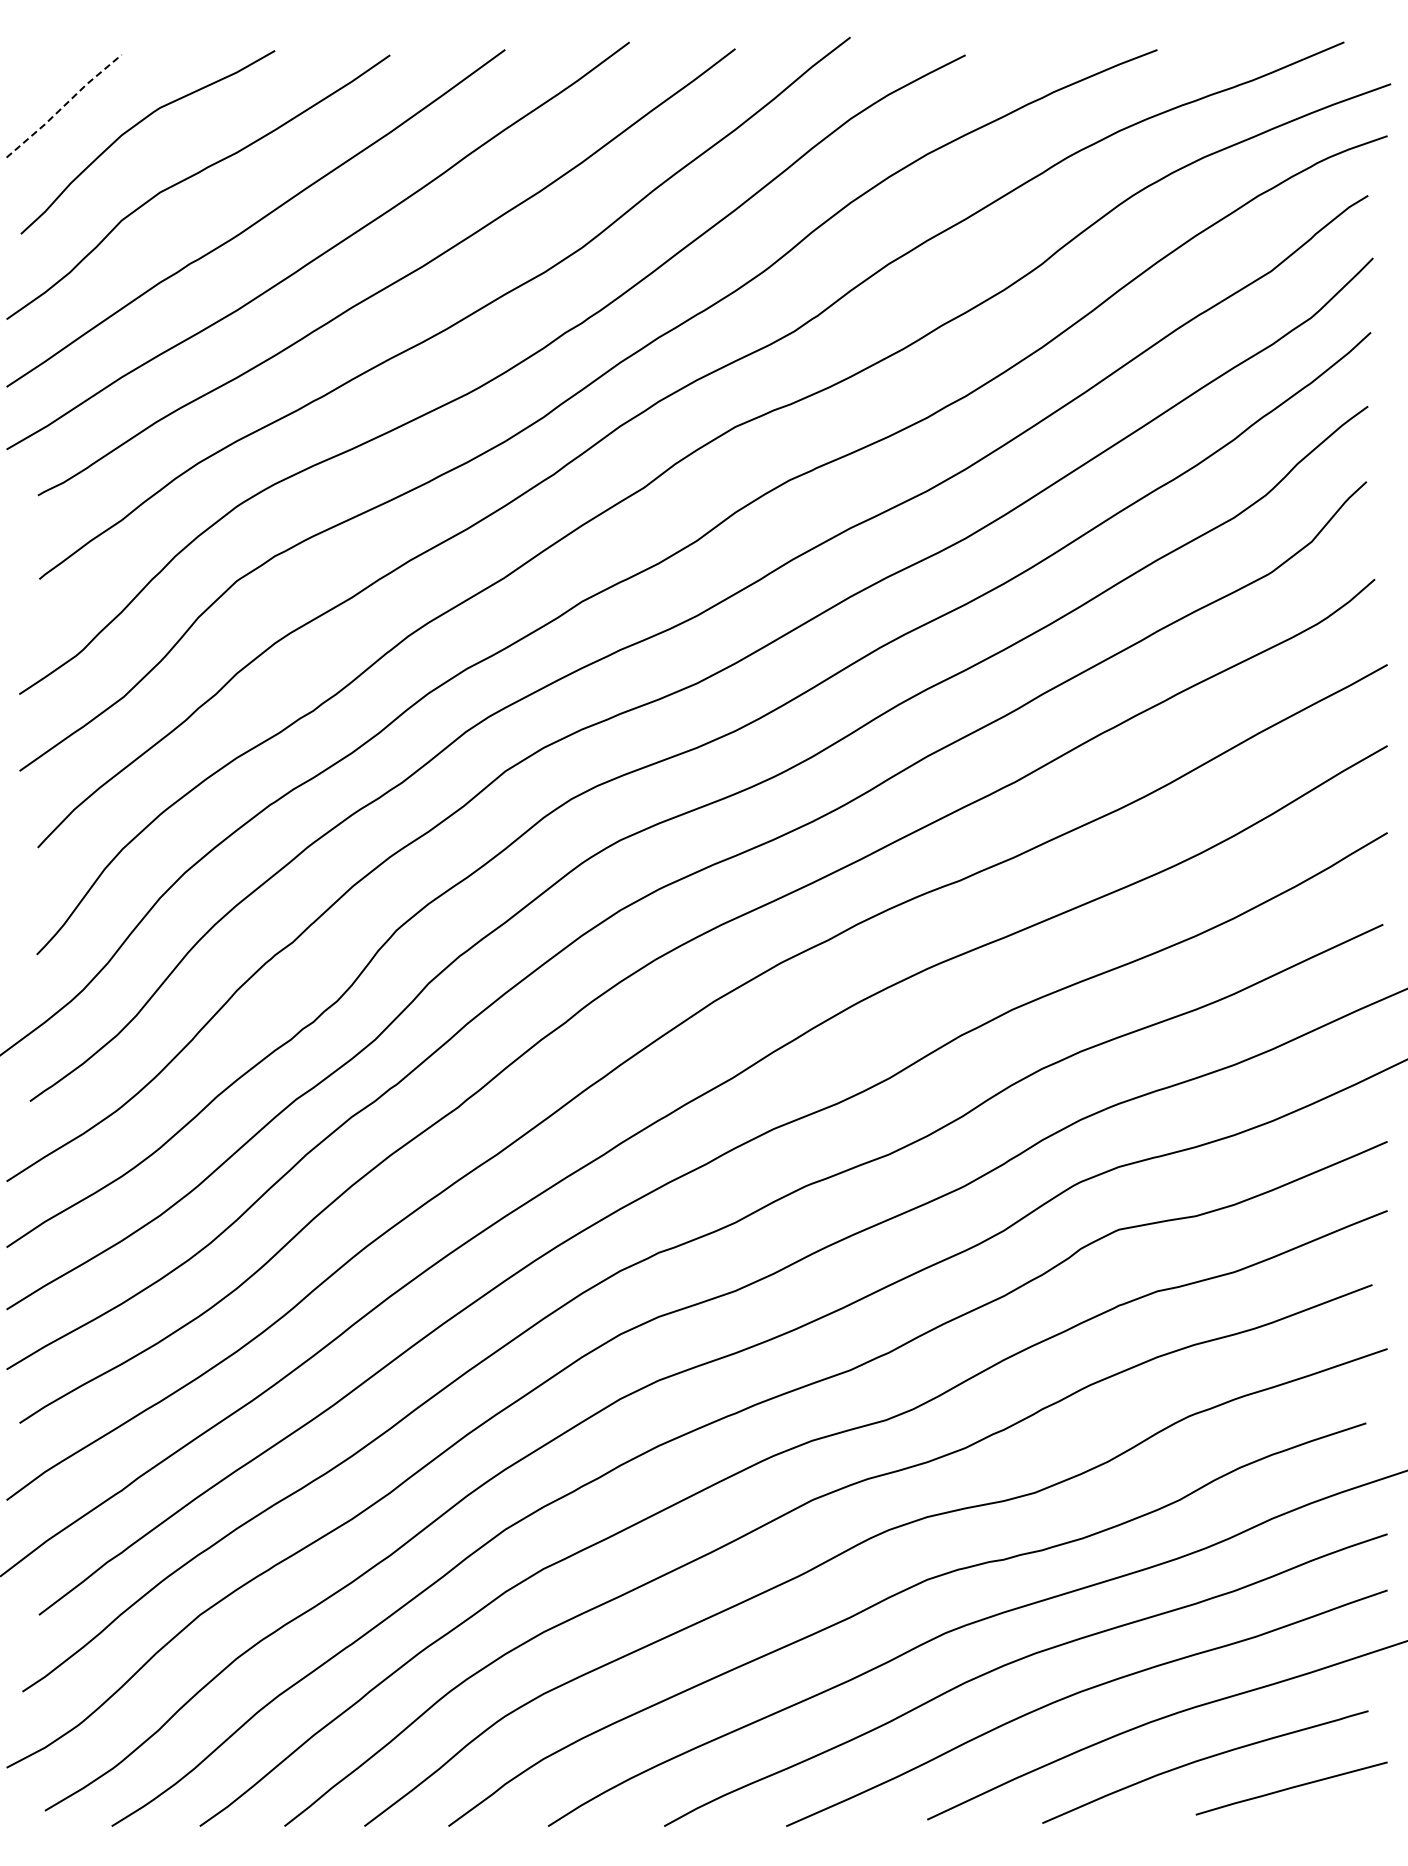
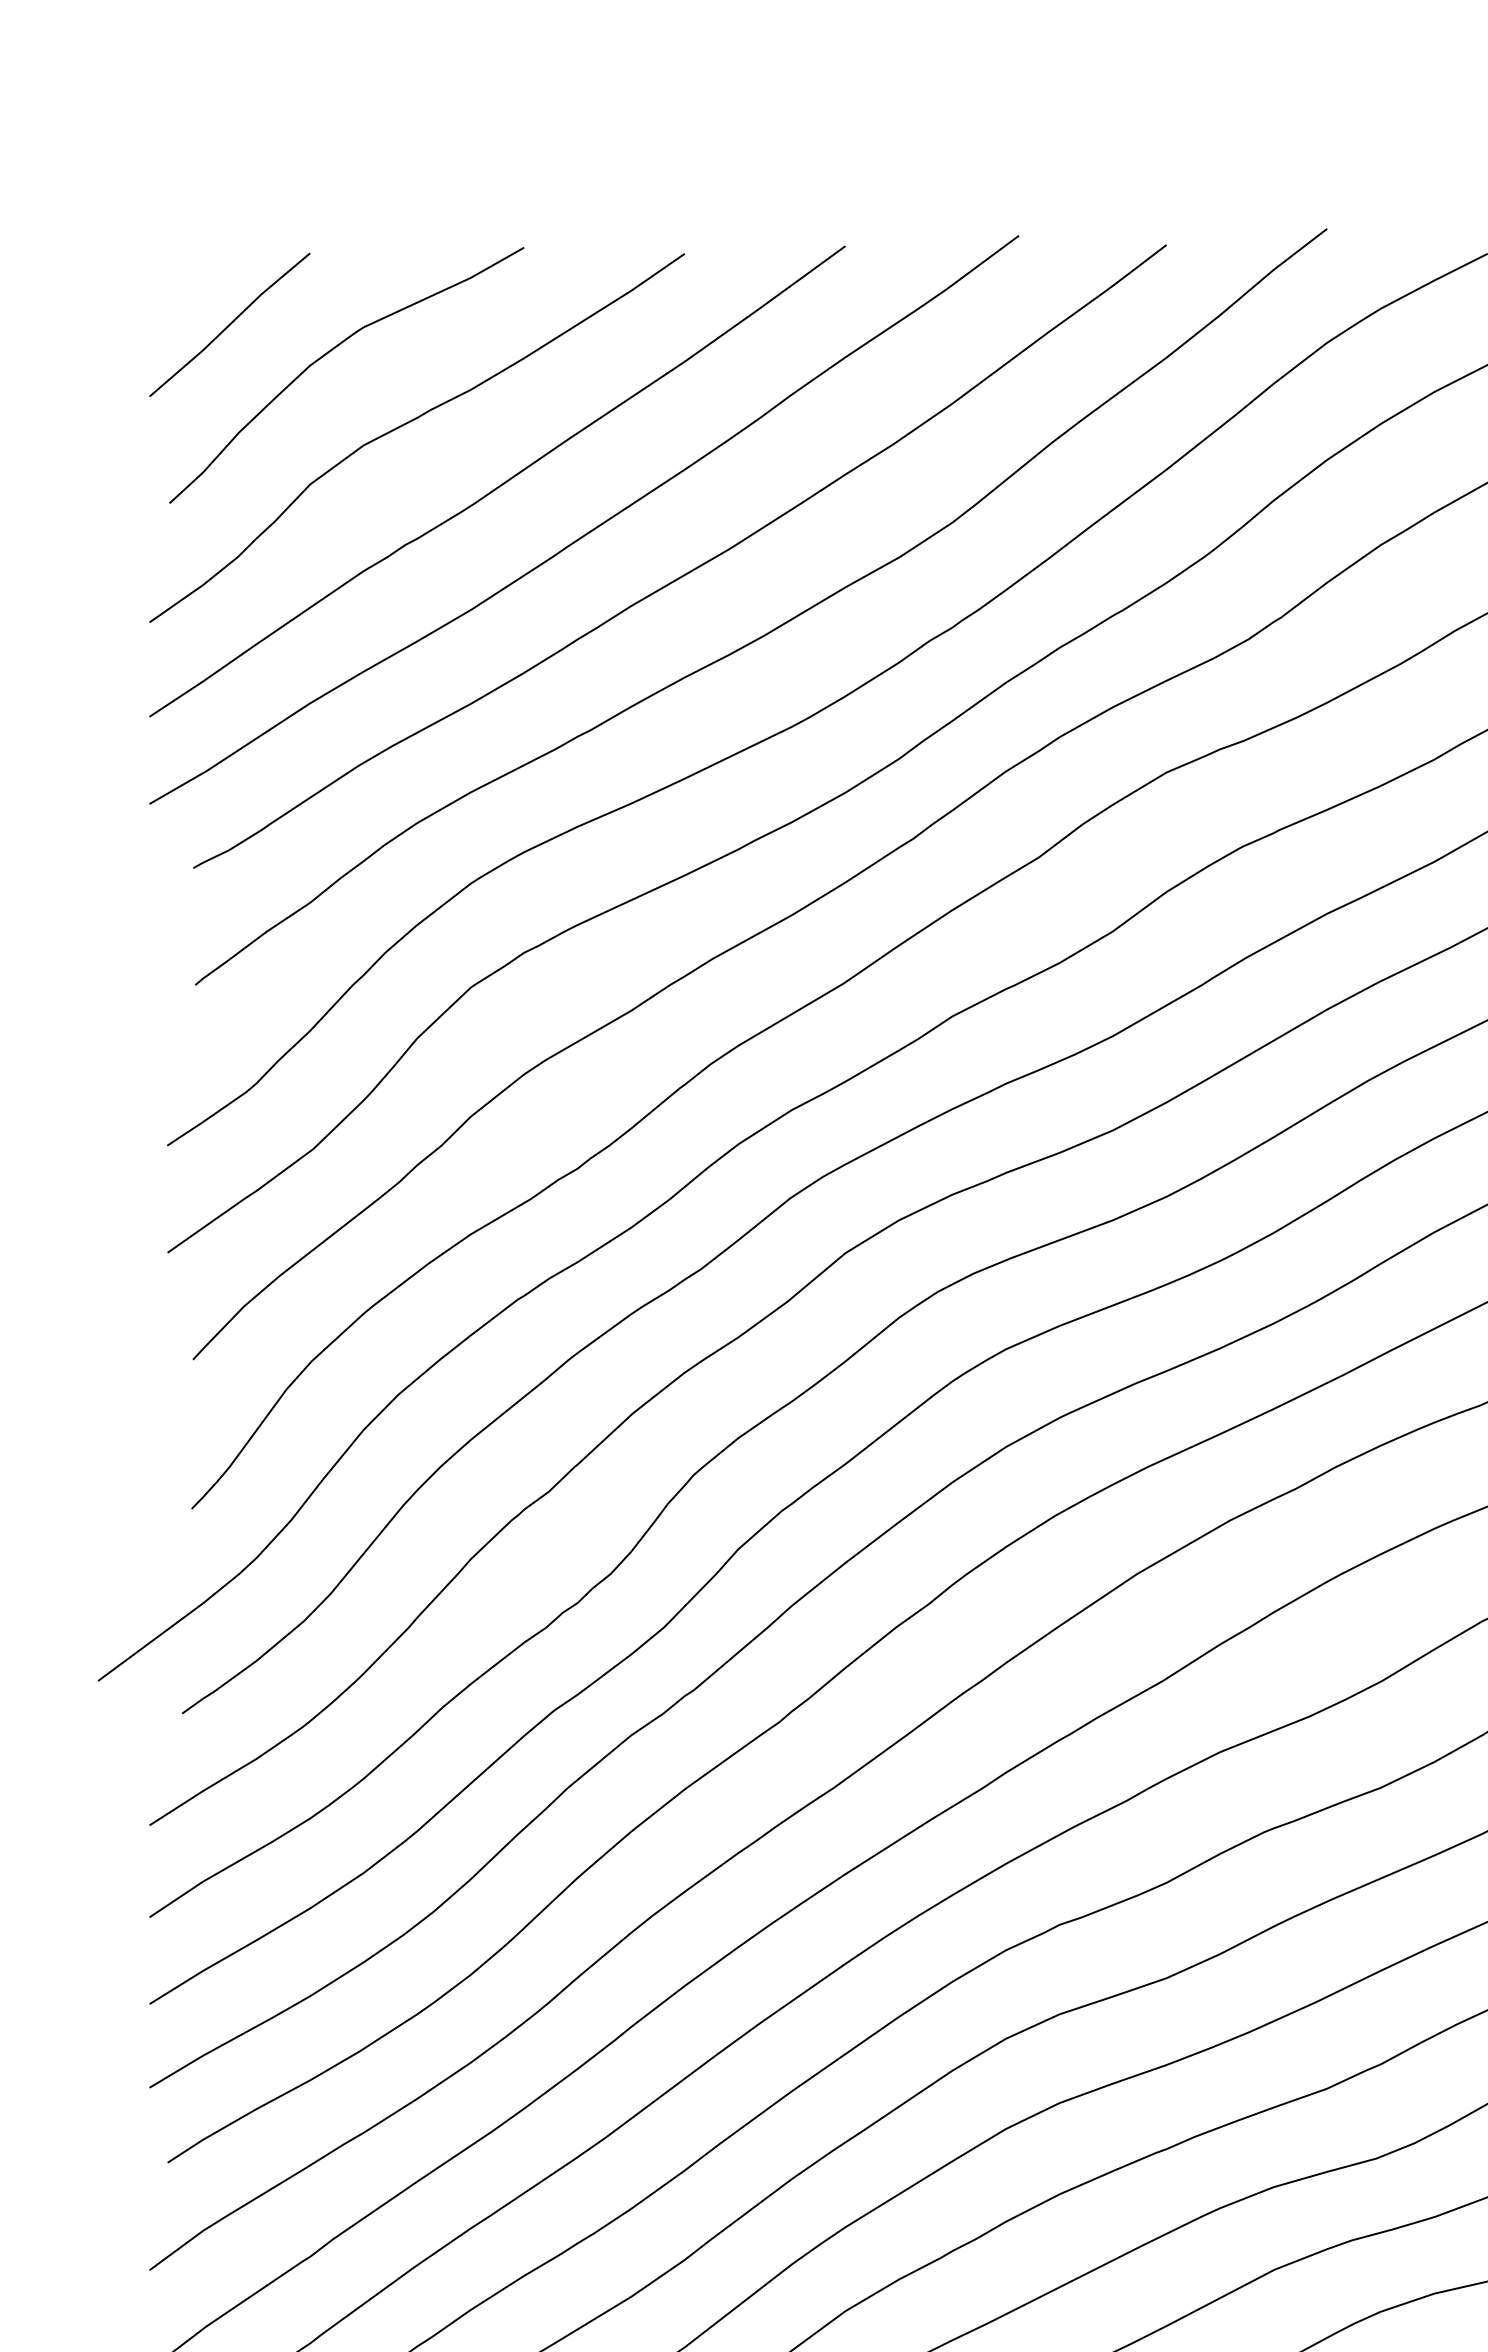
line: (64, 106) -> (230, 325), dashed -> solid

